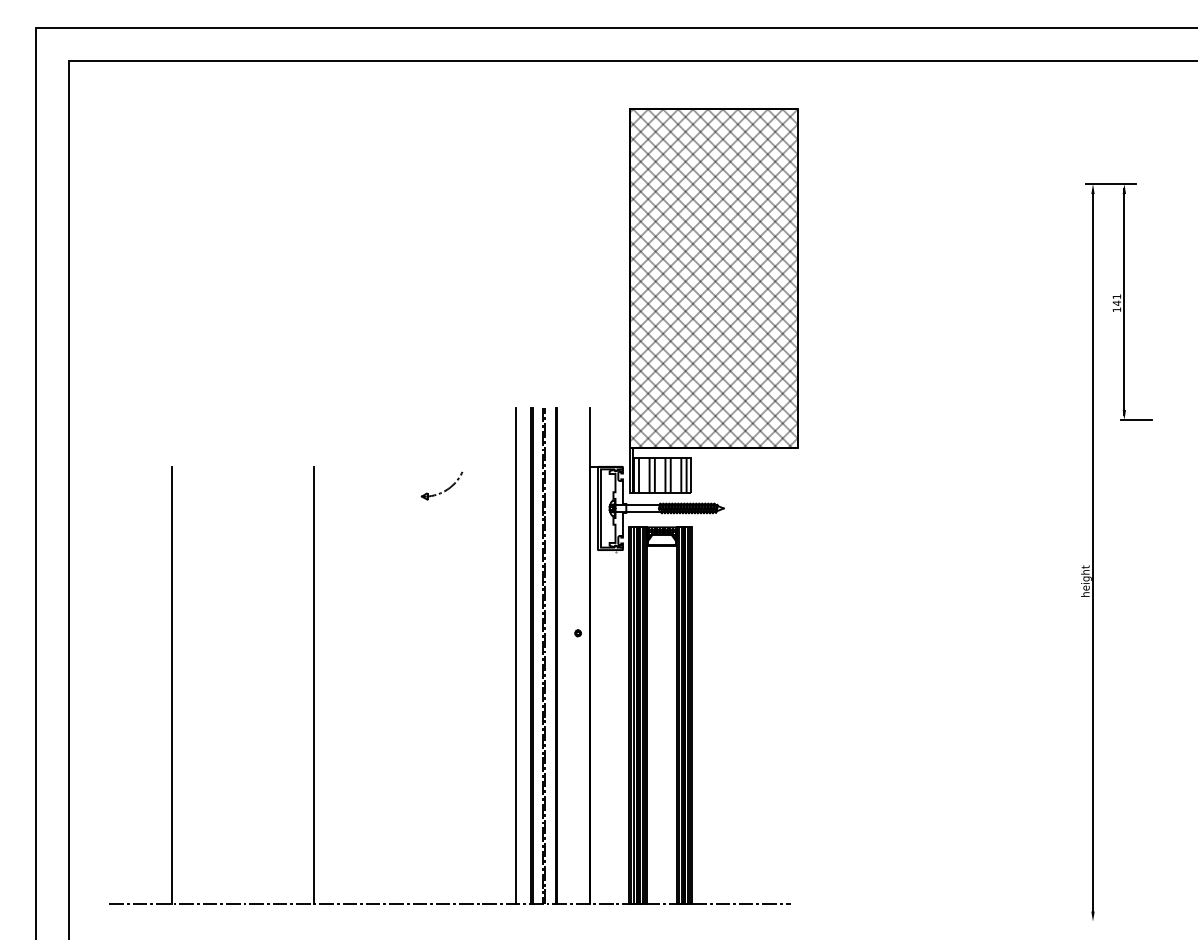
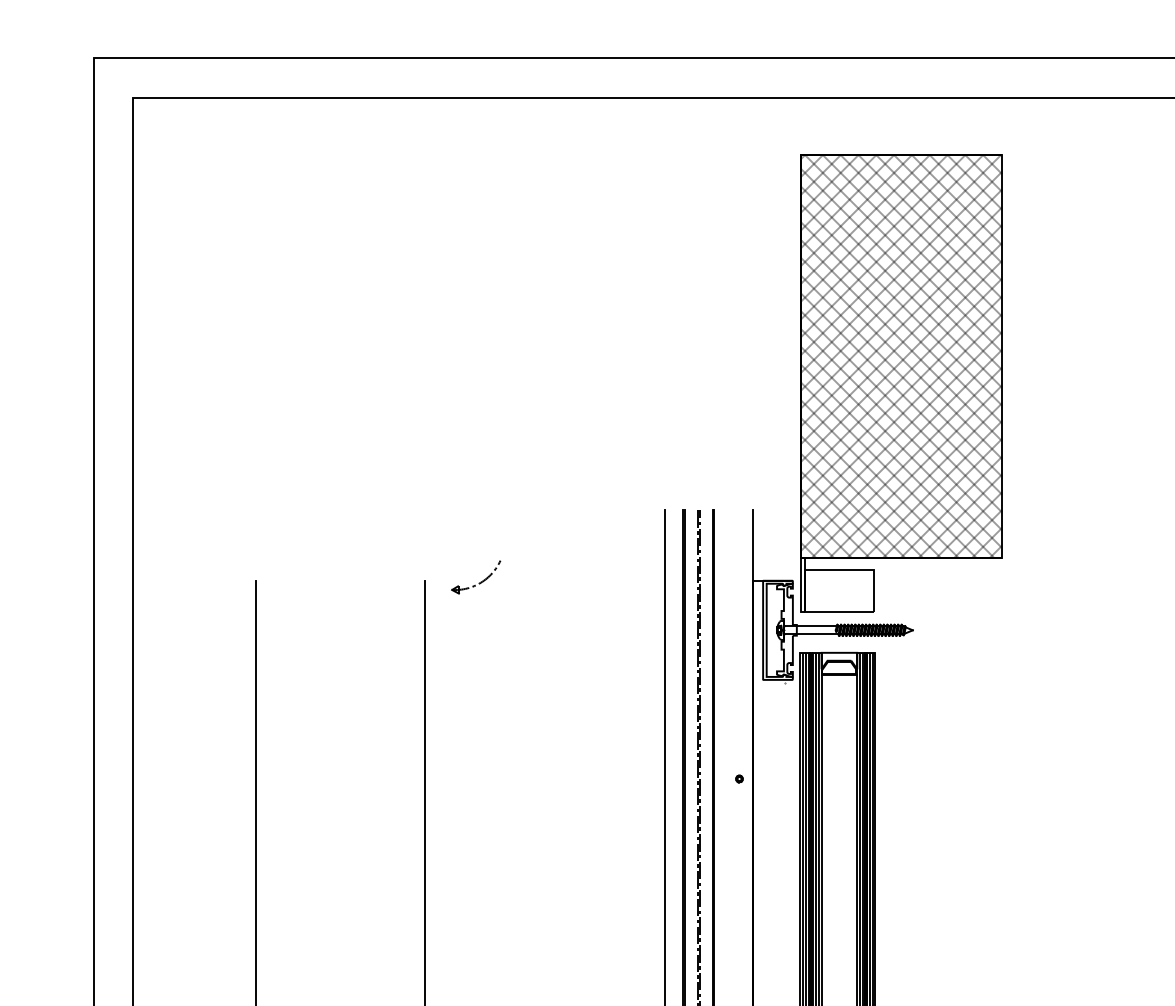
hatch: (659, 475) -> (836, 591), removed
part: (441, 485) -> (475, 576), moved
hatch: (662, 533) -> (839, 660), removed

